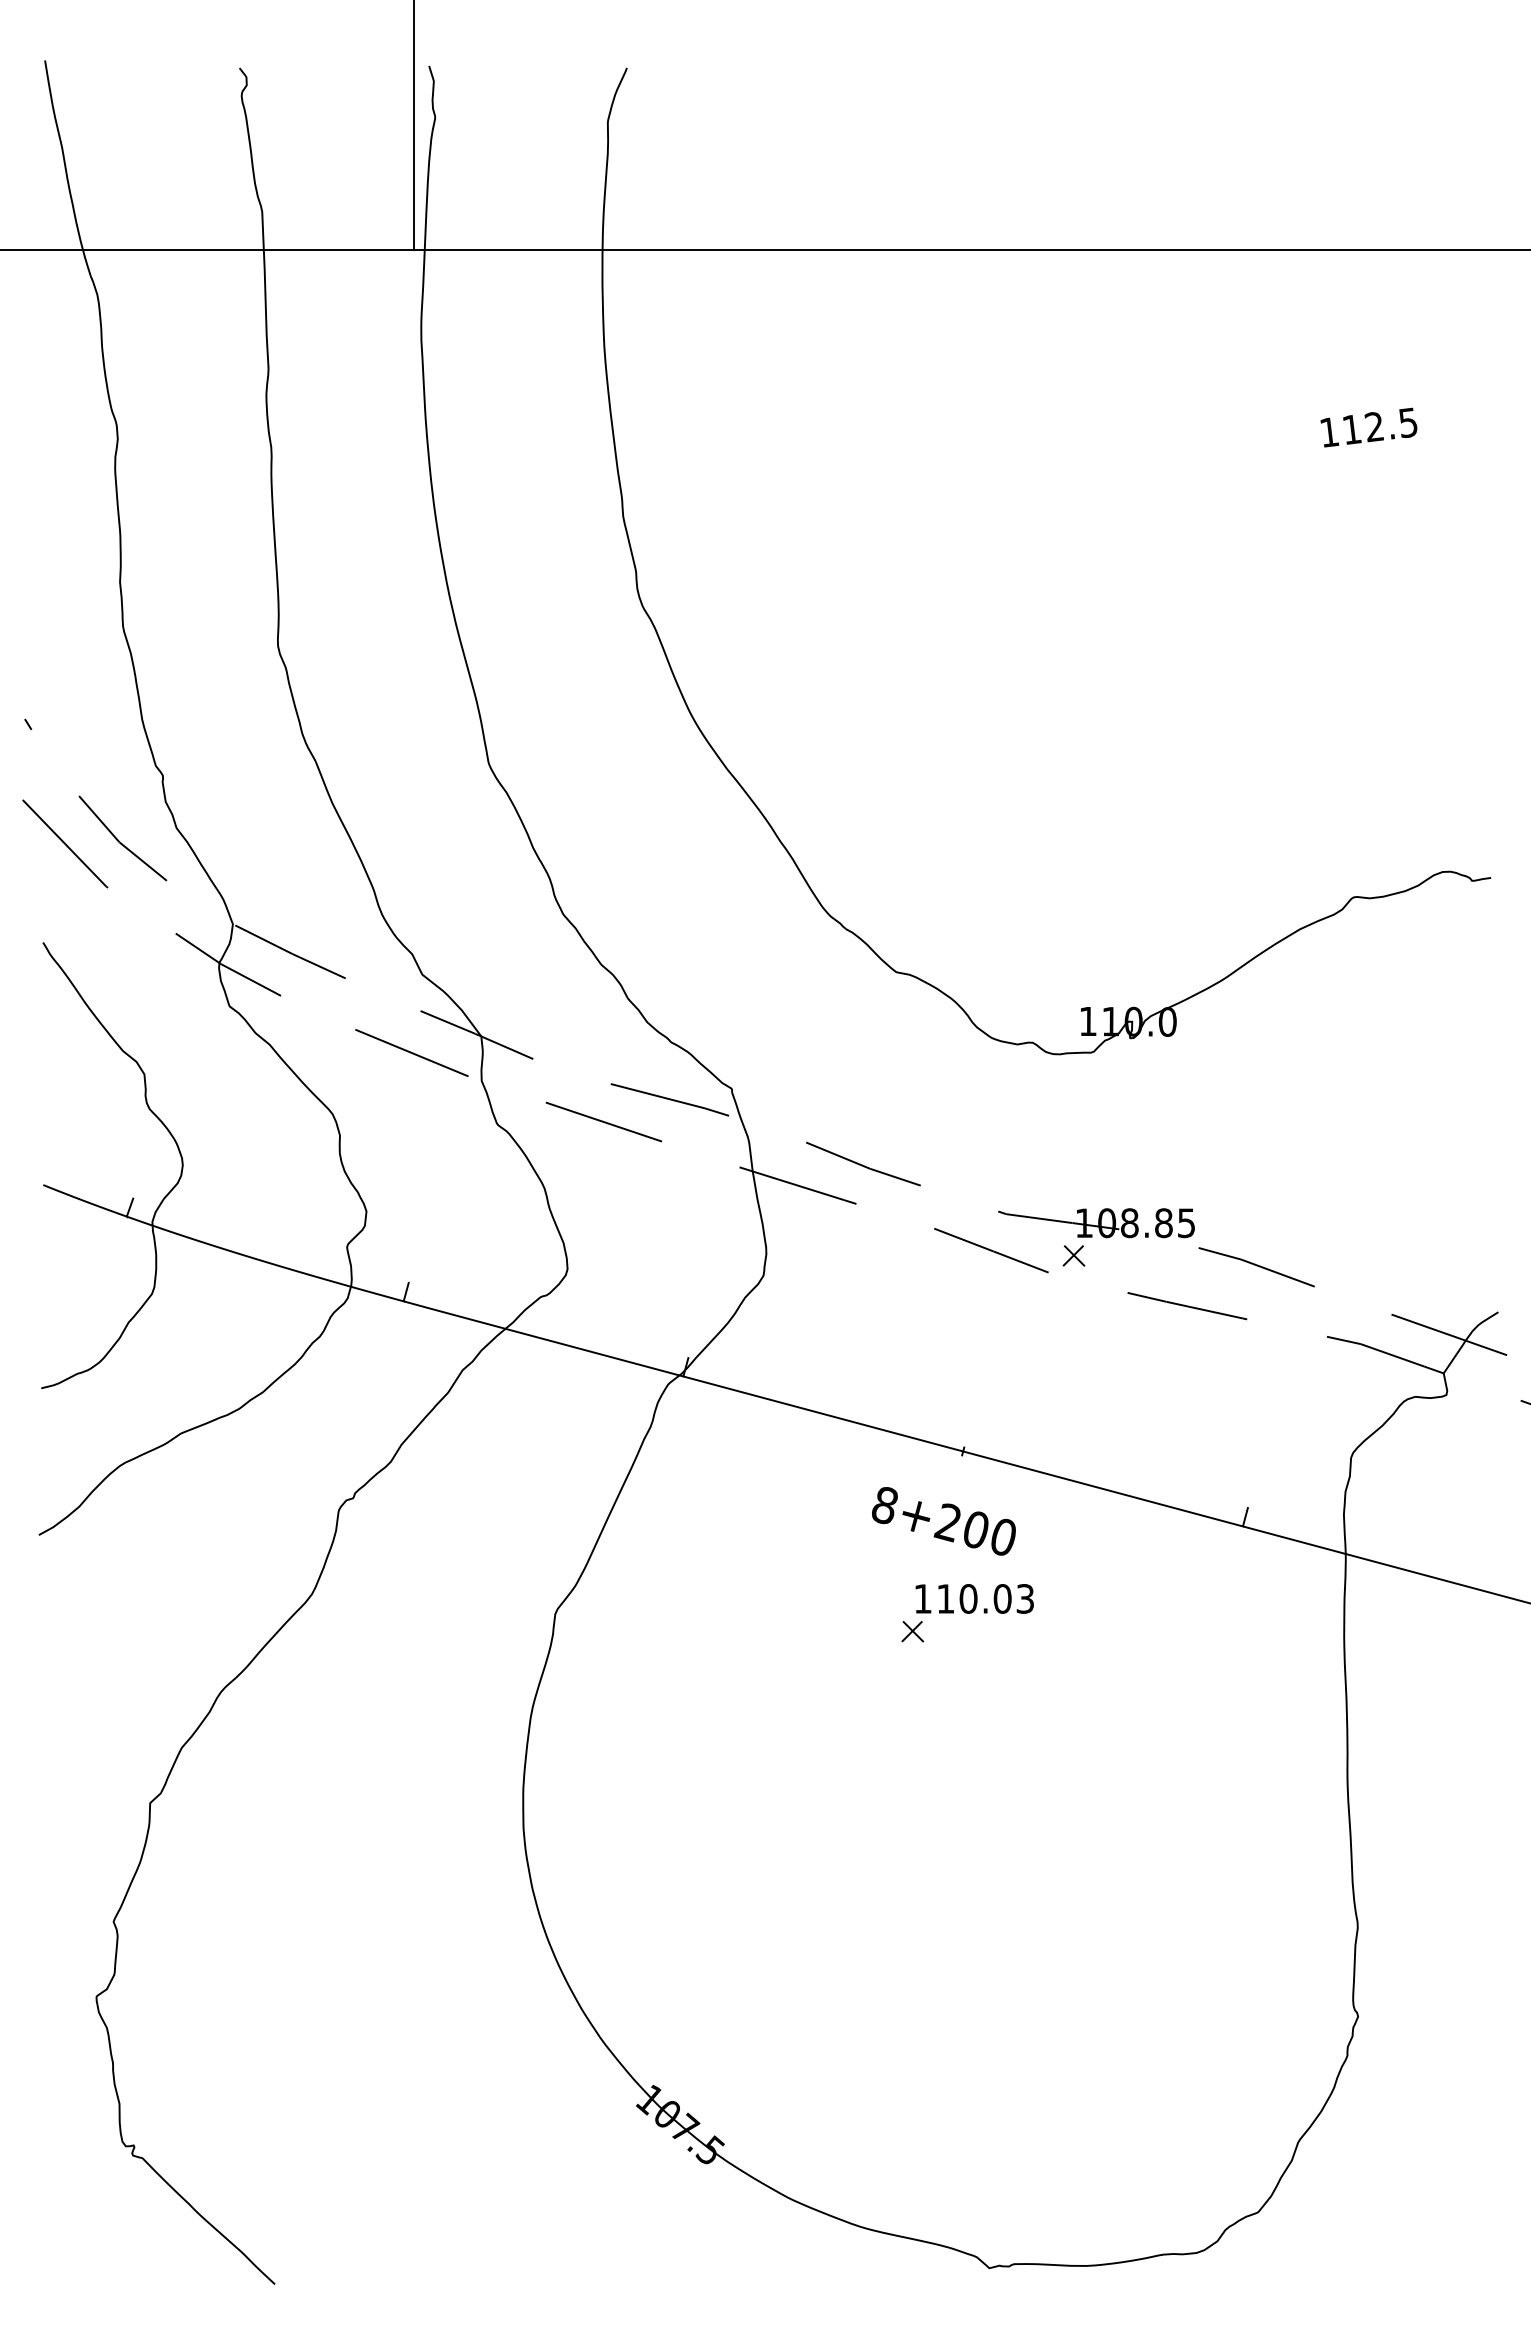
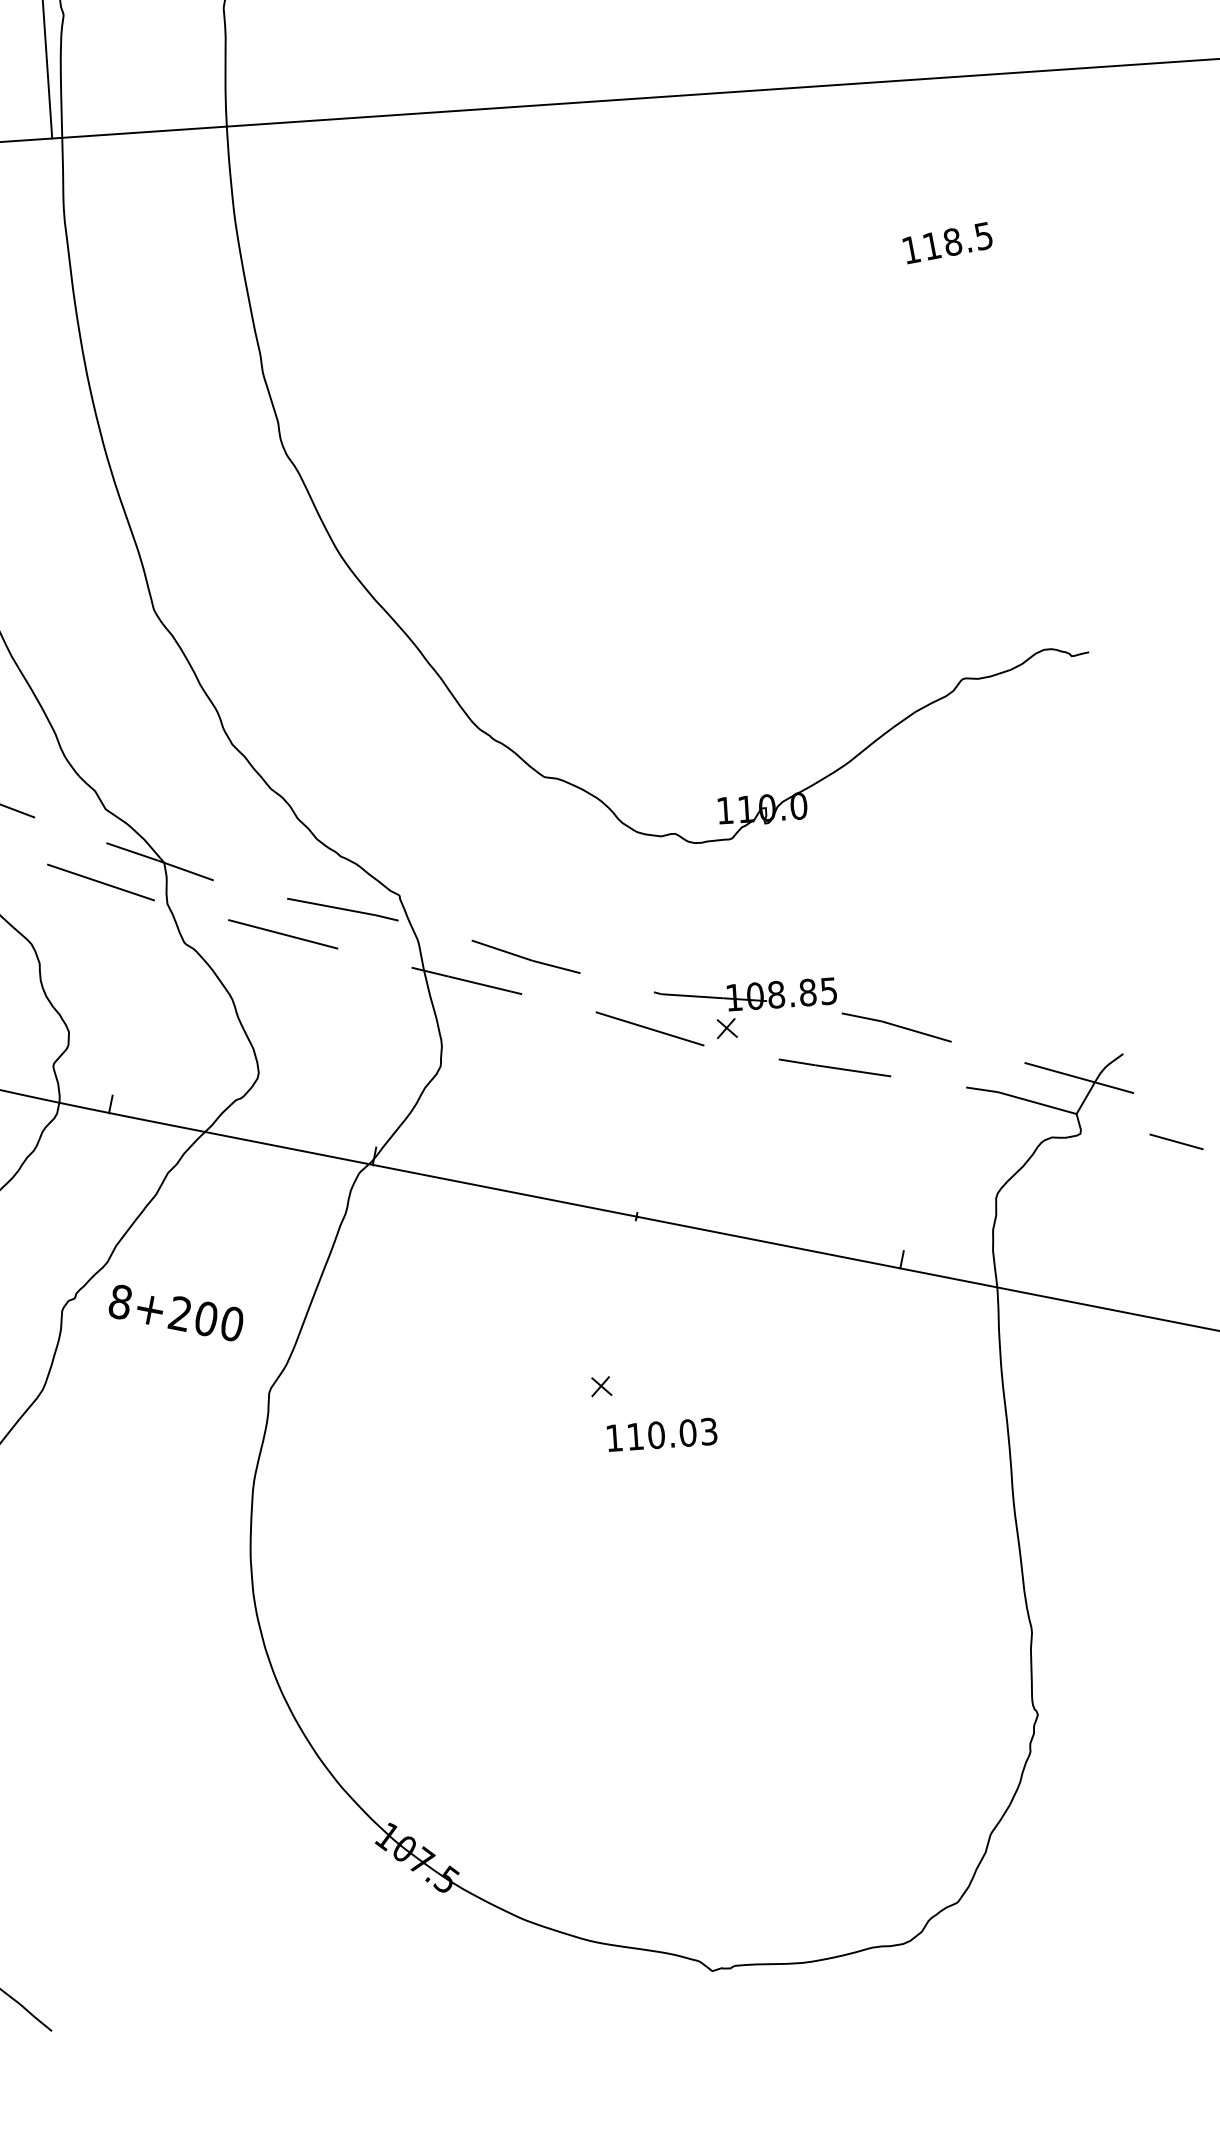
text: (1374, 427) -> (952, 242), 112.5 -> 118.5
text: (943, 1521) -> (175, 1313), moved
text: (974, 1598) -> (661, 1434), moved

